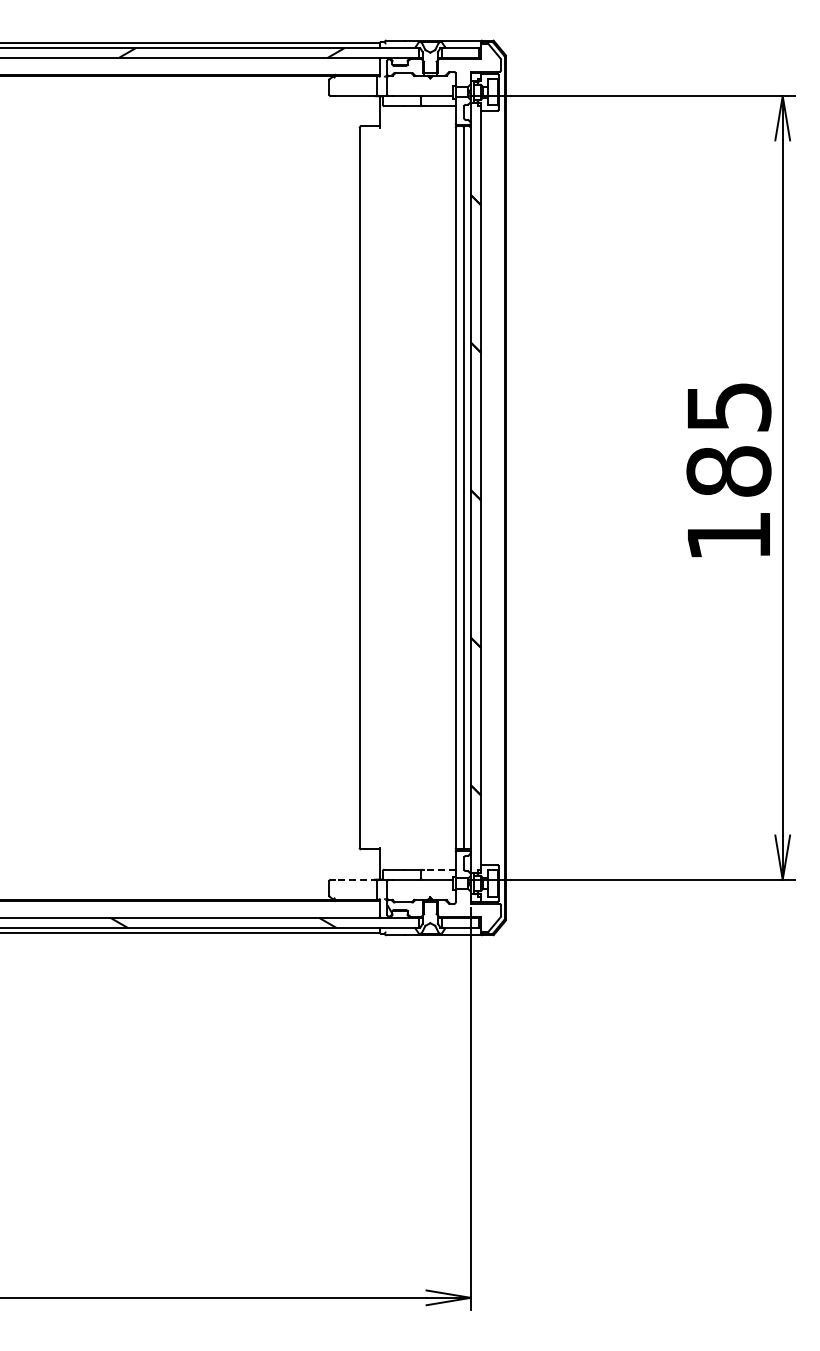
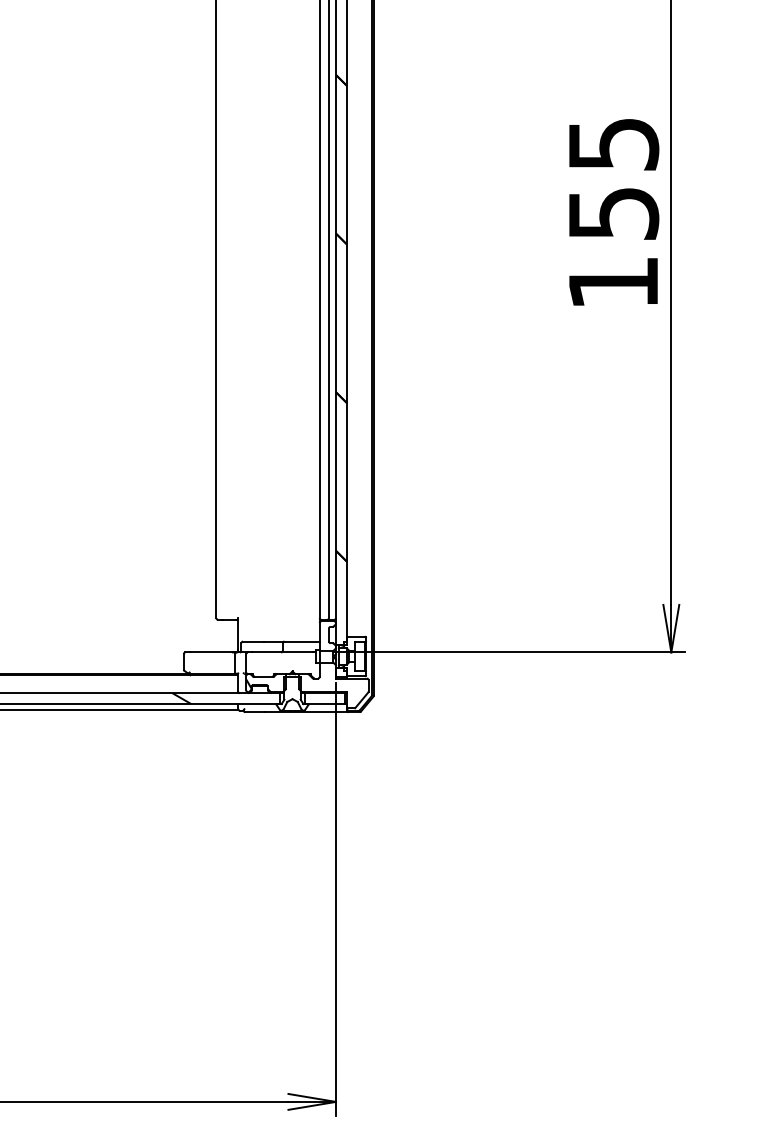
text: (728, 471) -> (613, 213), 185 -> 155
line: (439, 869) -> (302, 641), dashed -> solid
line: (356, 879) -> (213, 652), dashed -> solid

